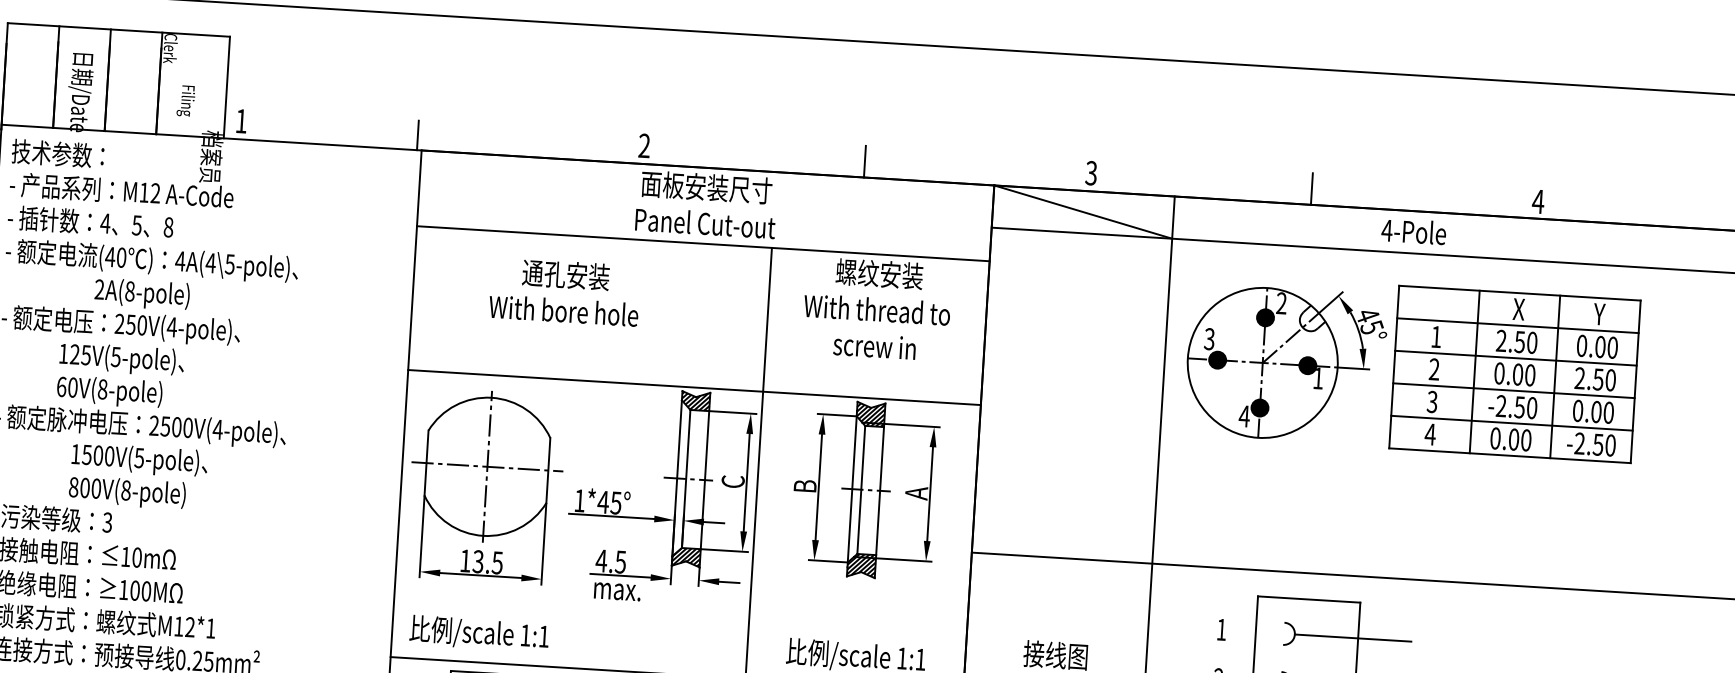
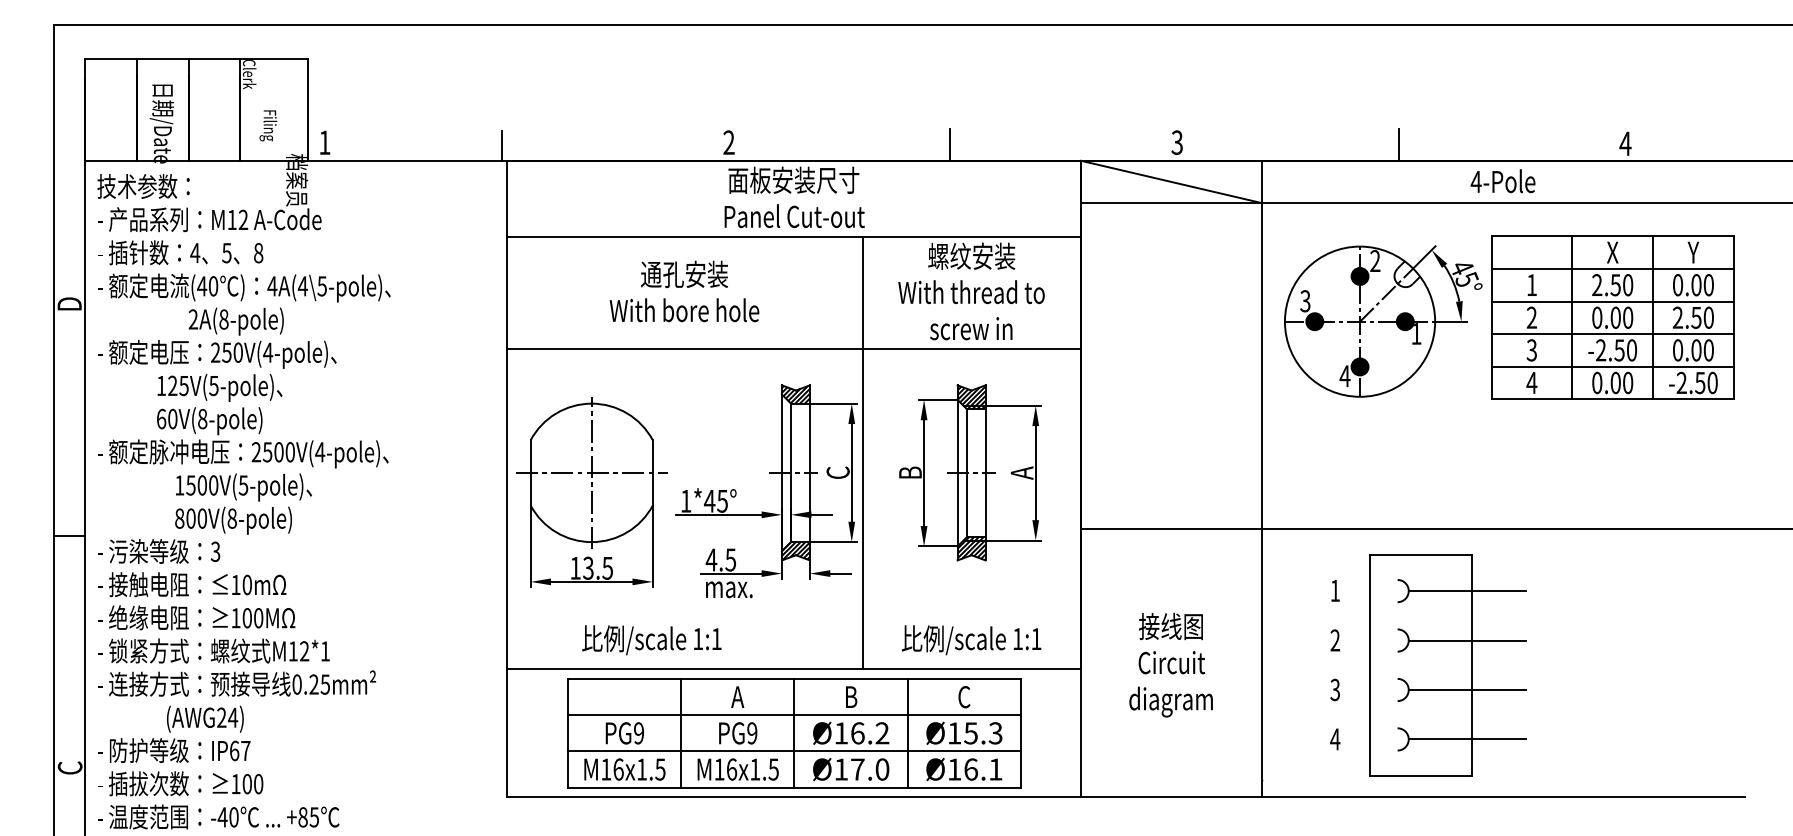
text: (564, 292) -> (684, 291), moved
line: (694, 388) -> (793, 349), moved
text: (478, 634) -> (651, 640), moved

